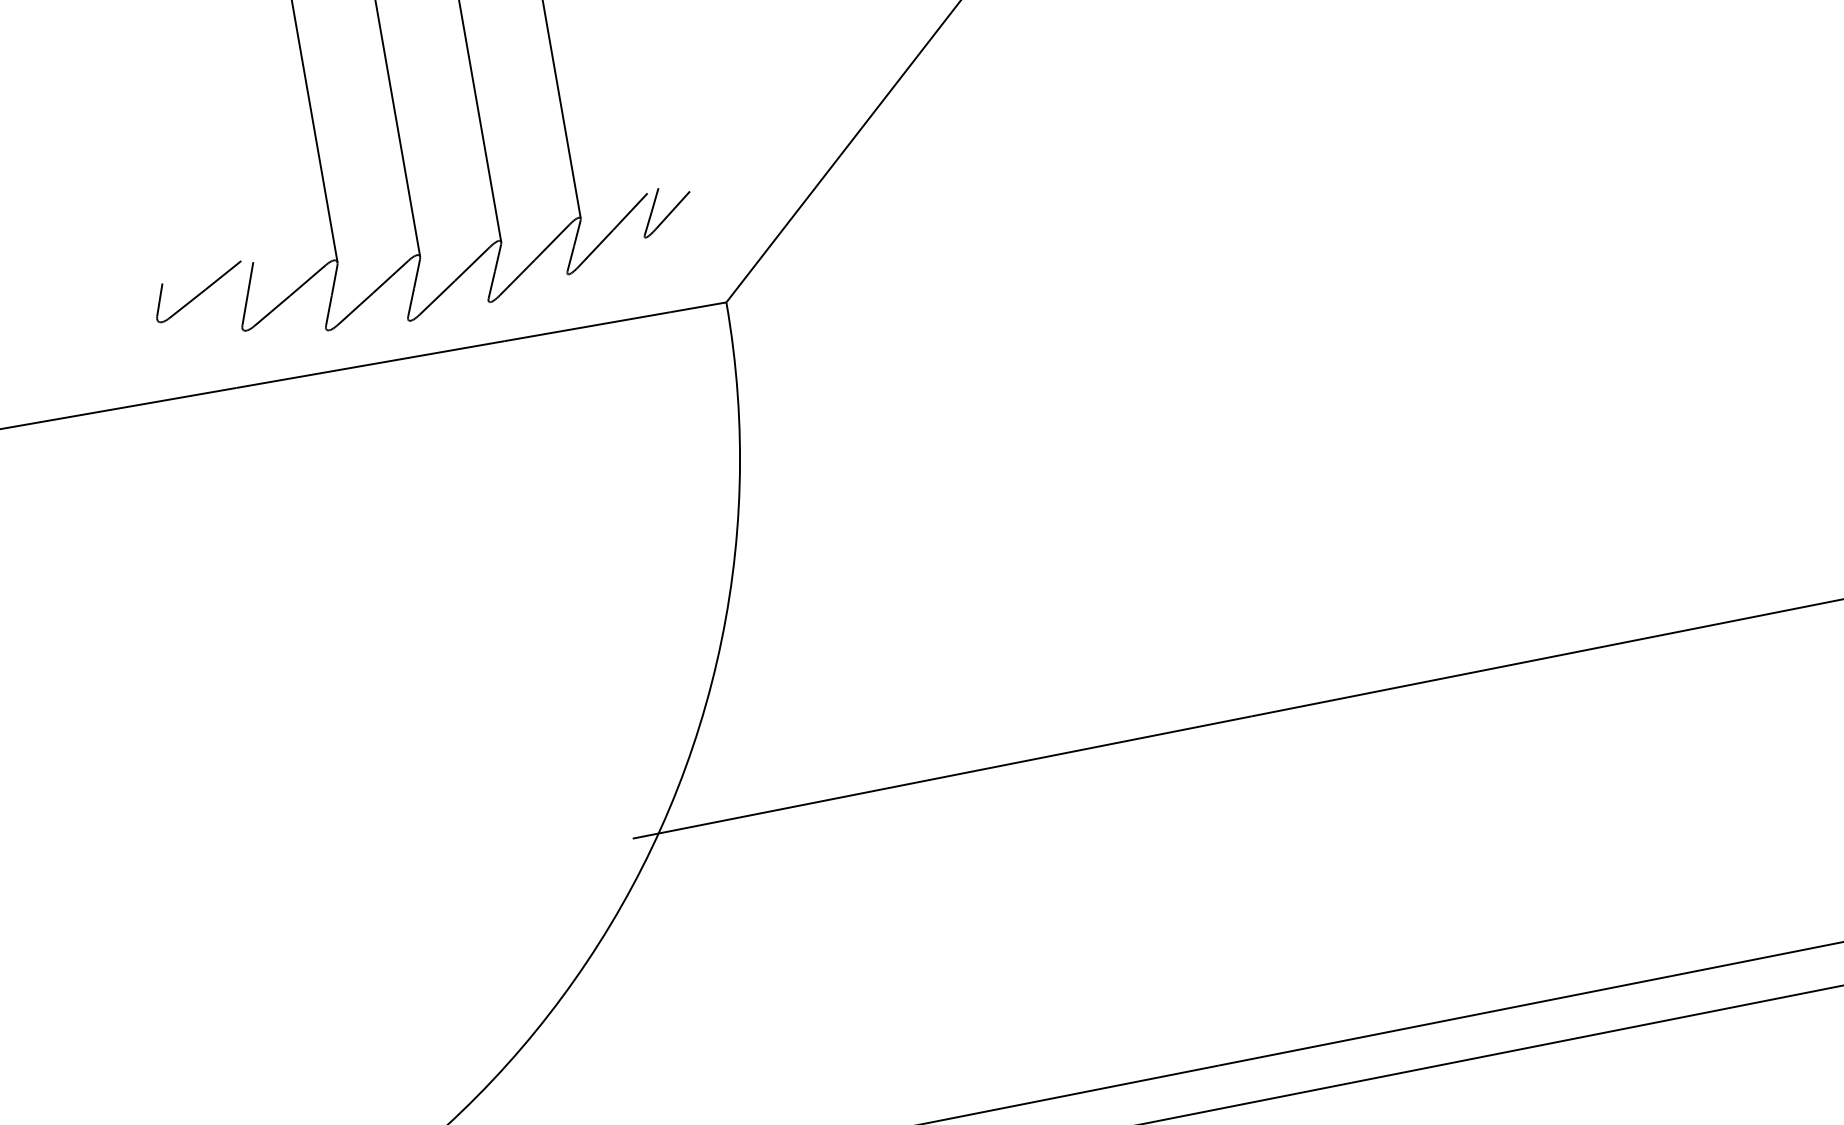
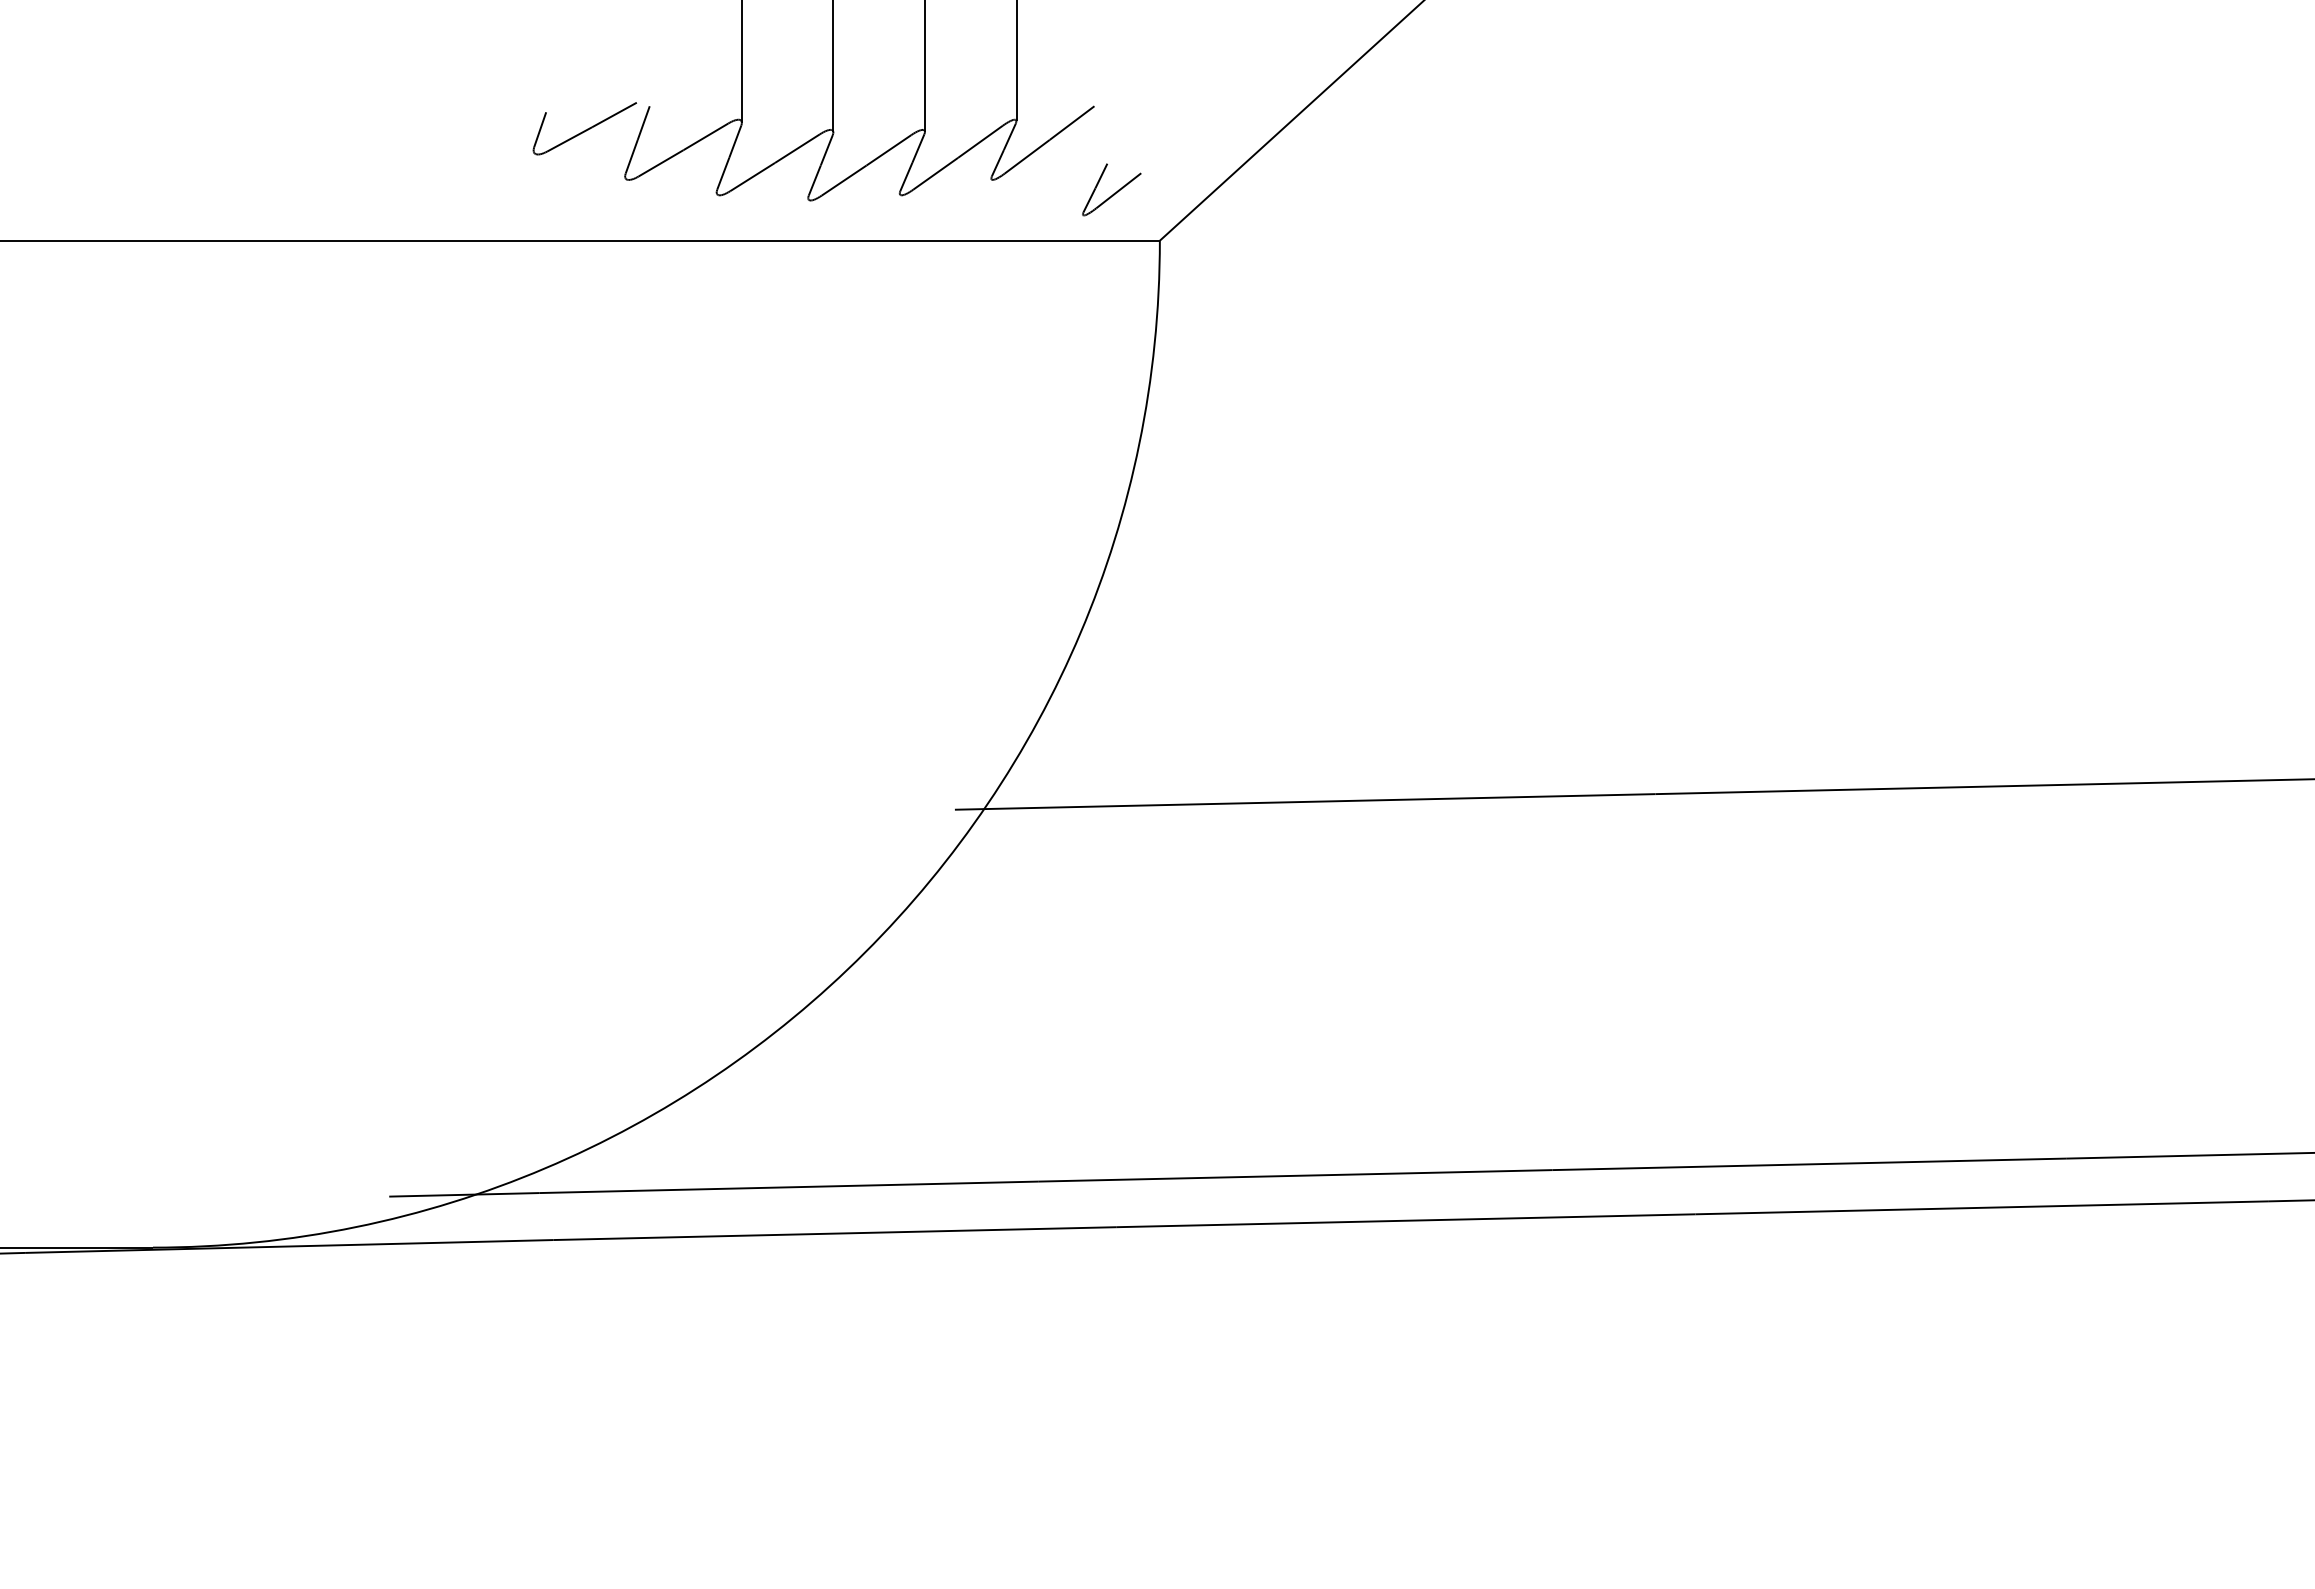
part: (666, 210) -> (1111, 189), moved

